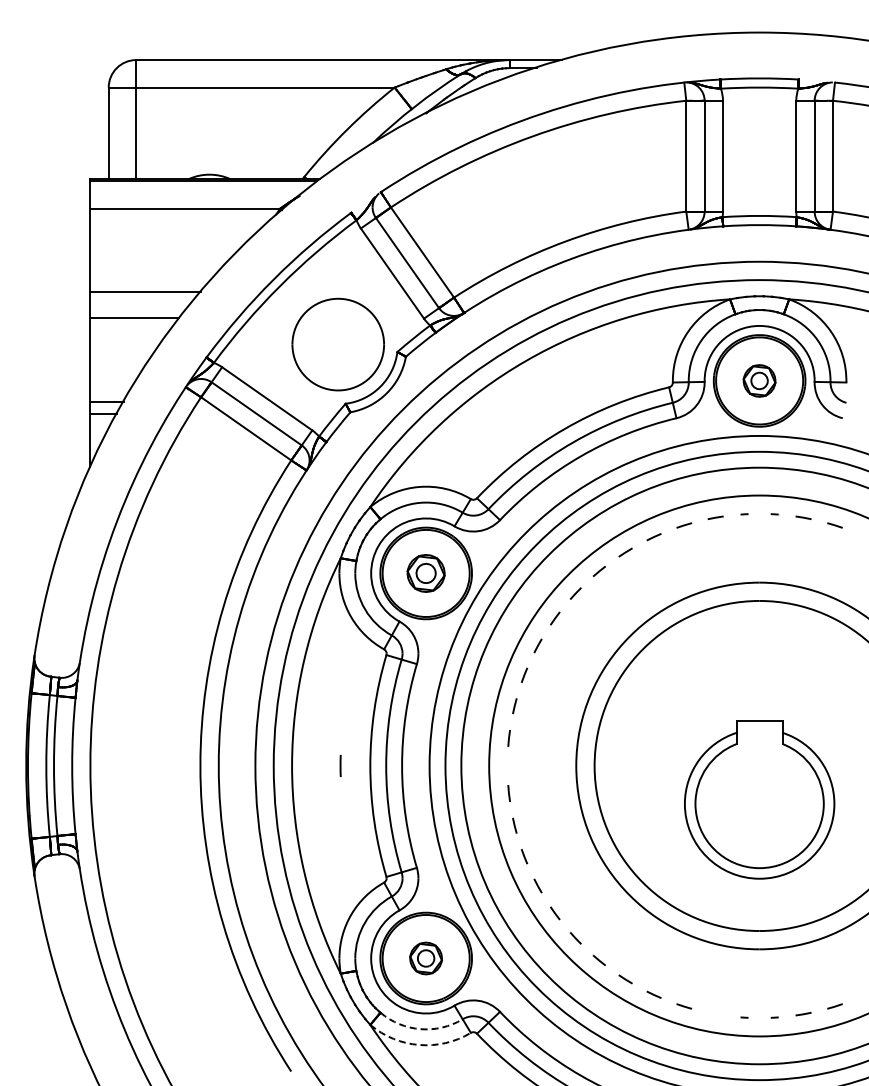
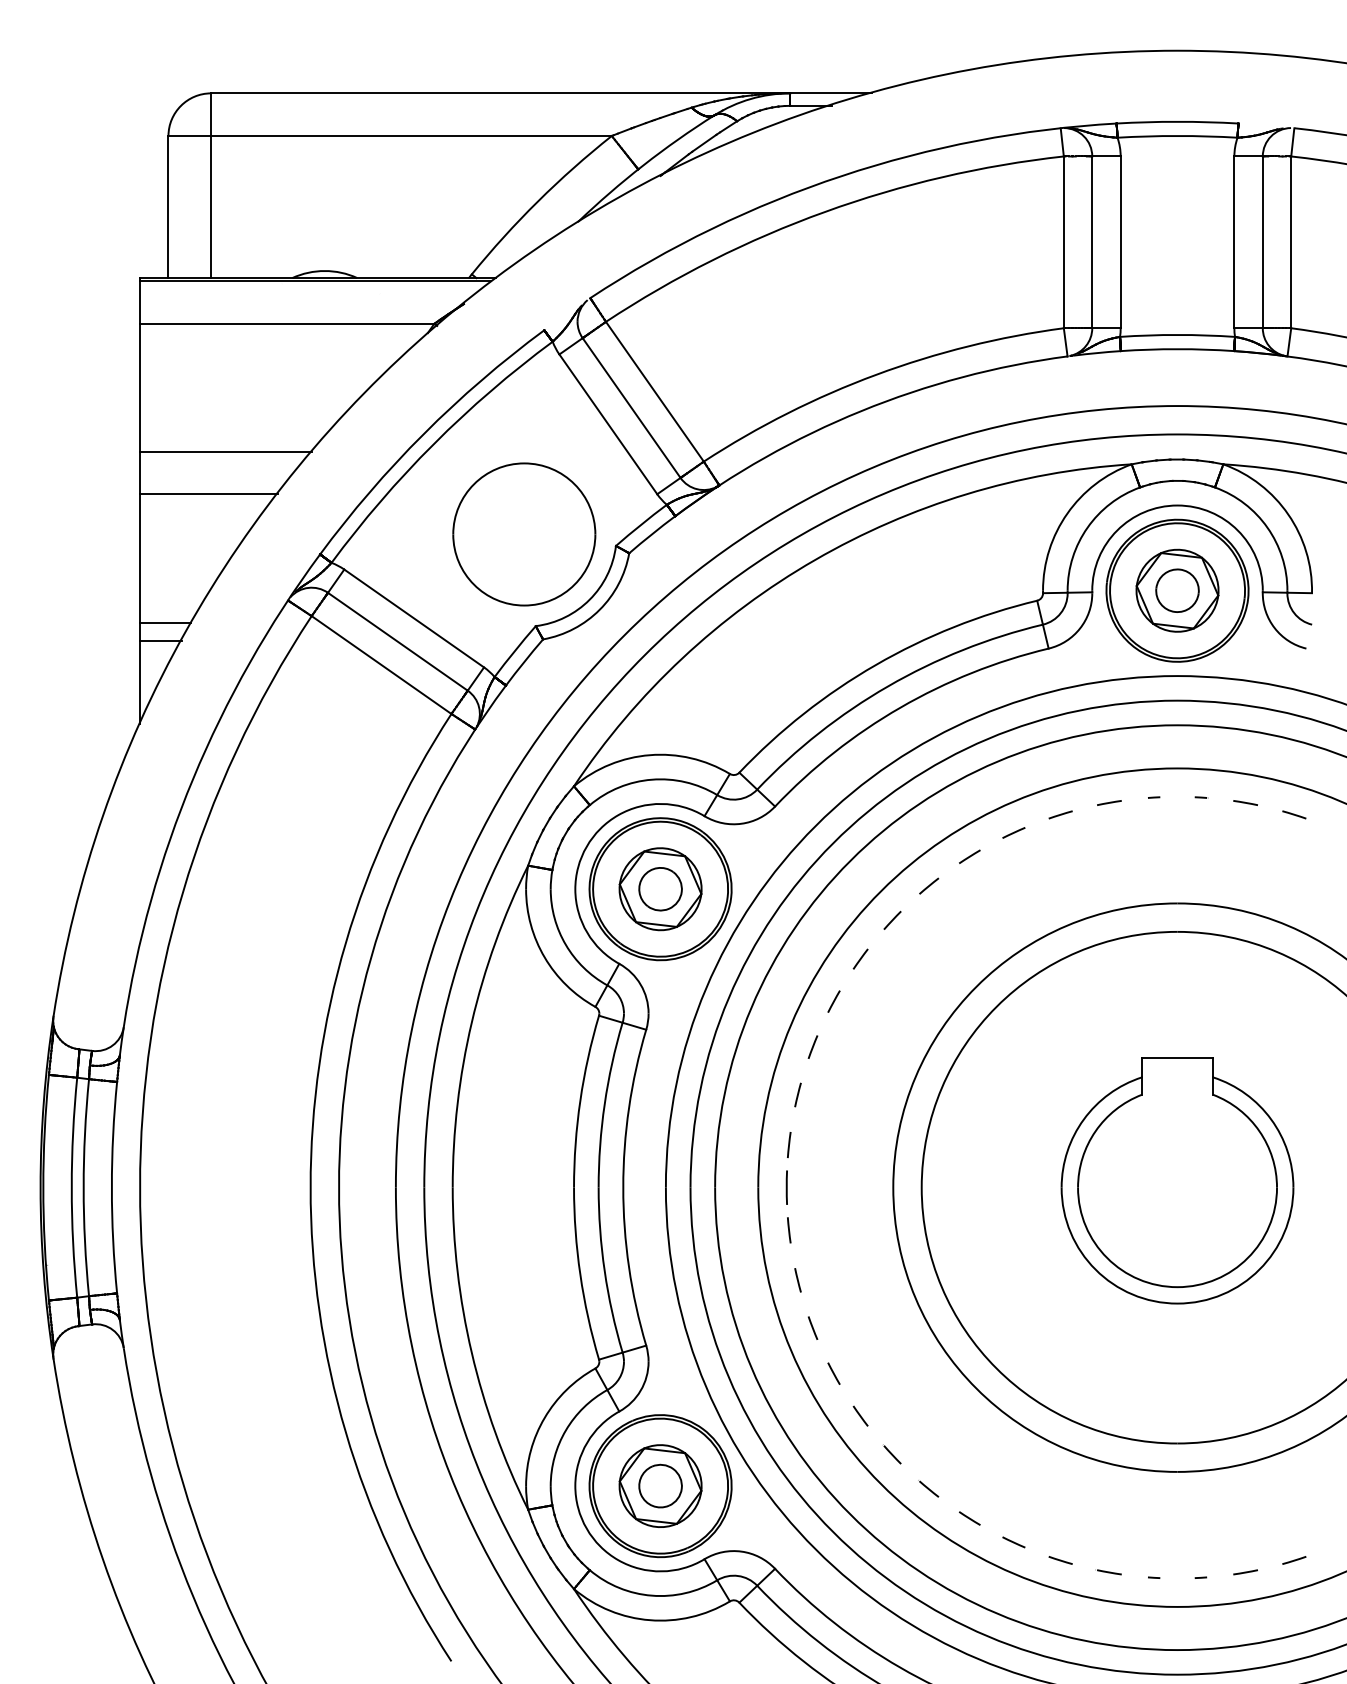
part: (759, 380) -> (1177, 590), size x1.67
part: (425, 573) -> (659, 889), size x1.43
line: (340, 765) -> (786, 1186), moved
part: (759, 799) -> (1177, 1180), moved
part: (425, 958) -> (659, 1486), size x1.67
line: (715, 1014) -> (1109, 1572), added
arc: (420, 1029) -> (651, 1596), dashed -> solid
arc: (419, 1045) -> (650, 1620), dashed -> solid

